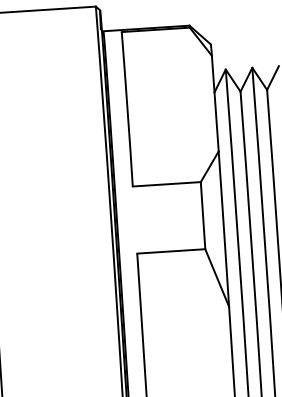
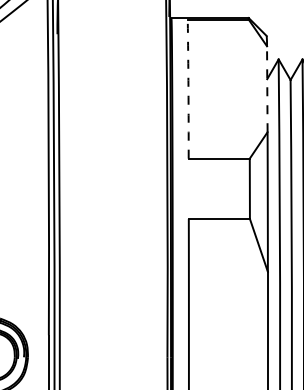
line: (215, 103) -> (267, 89), solid -> dashed
arc: (127, 109) -> (188, 89), solid -> dashed

